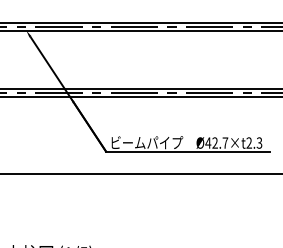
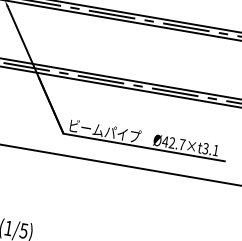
text: (254, 142) -> (211, 149), Ø42.7×t2.3 -> Ø42.7×t3.1

